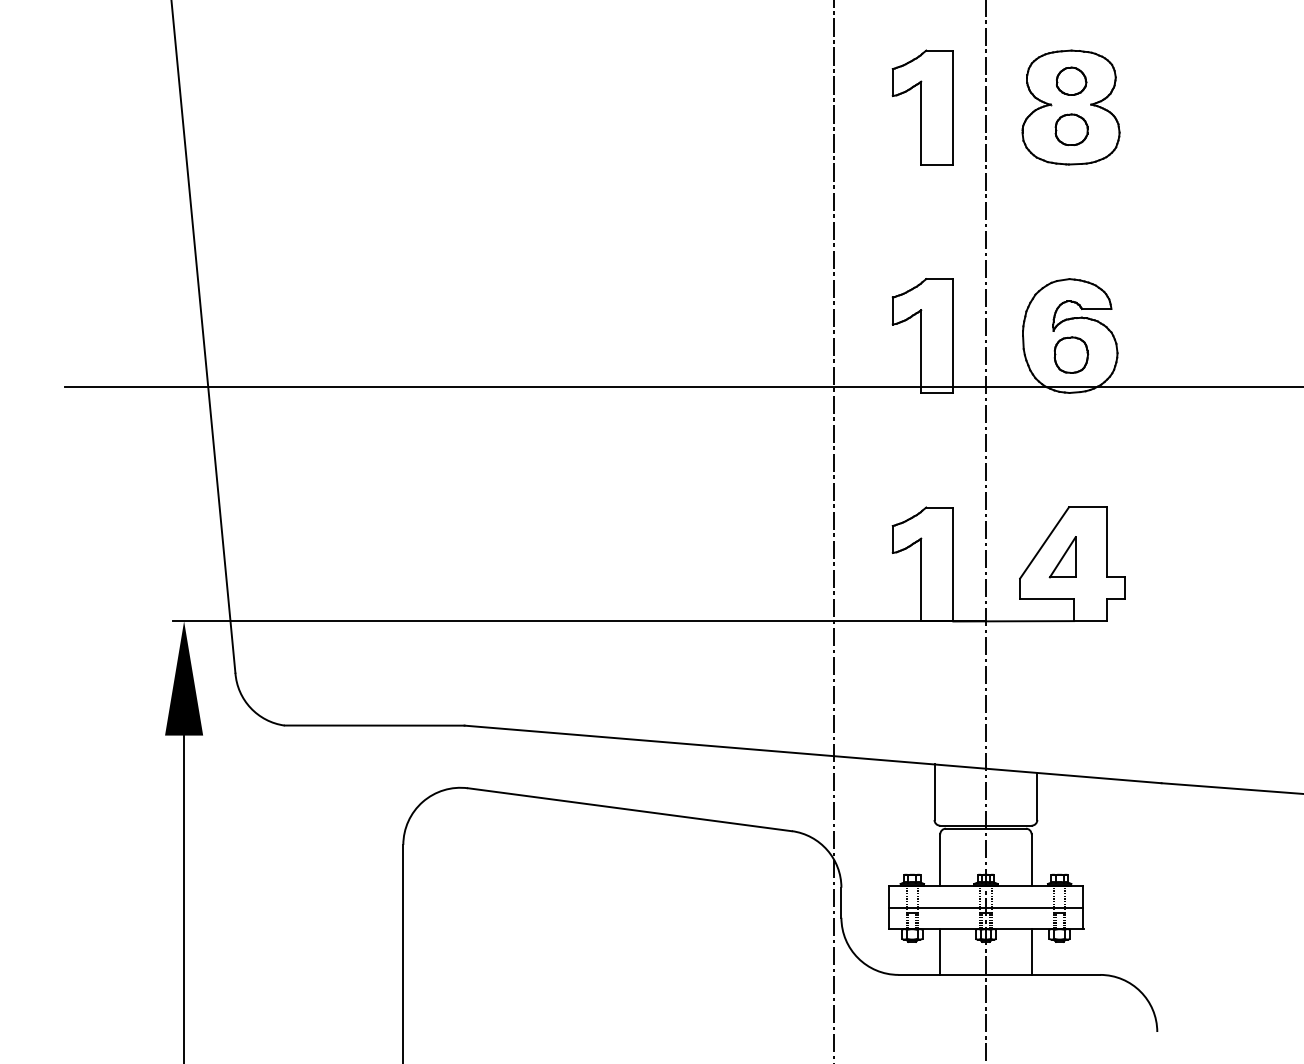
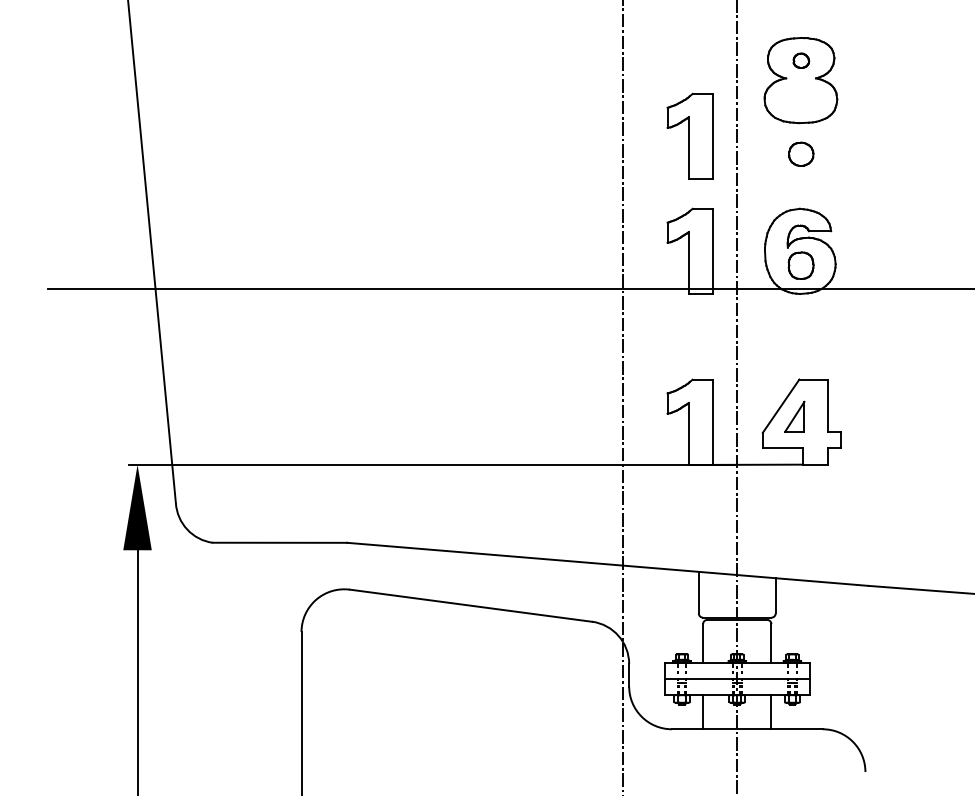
part: (1071, 80) -> (801, 60), size x0.7
part: (922, 106) -> (689, 135), moved
part: (1071, 128) -> (801, 153), moved

